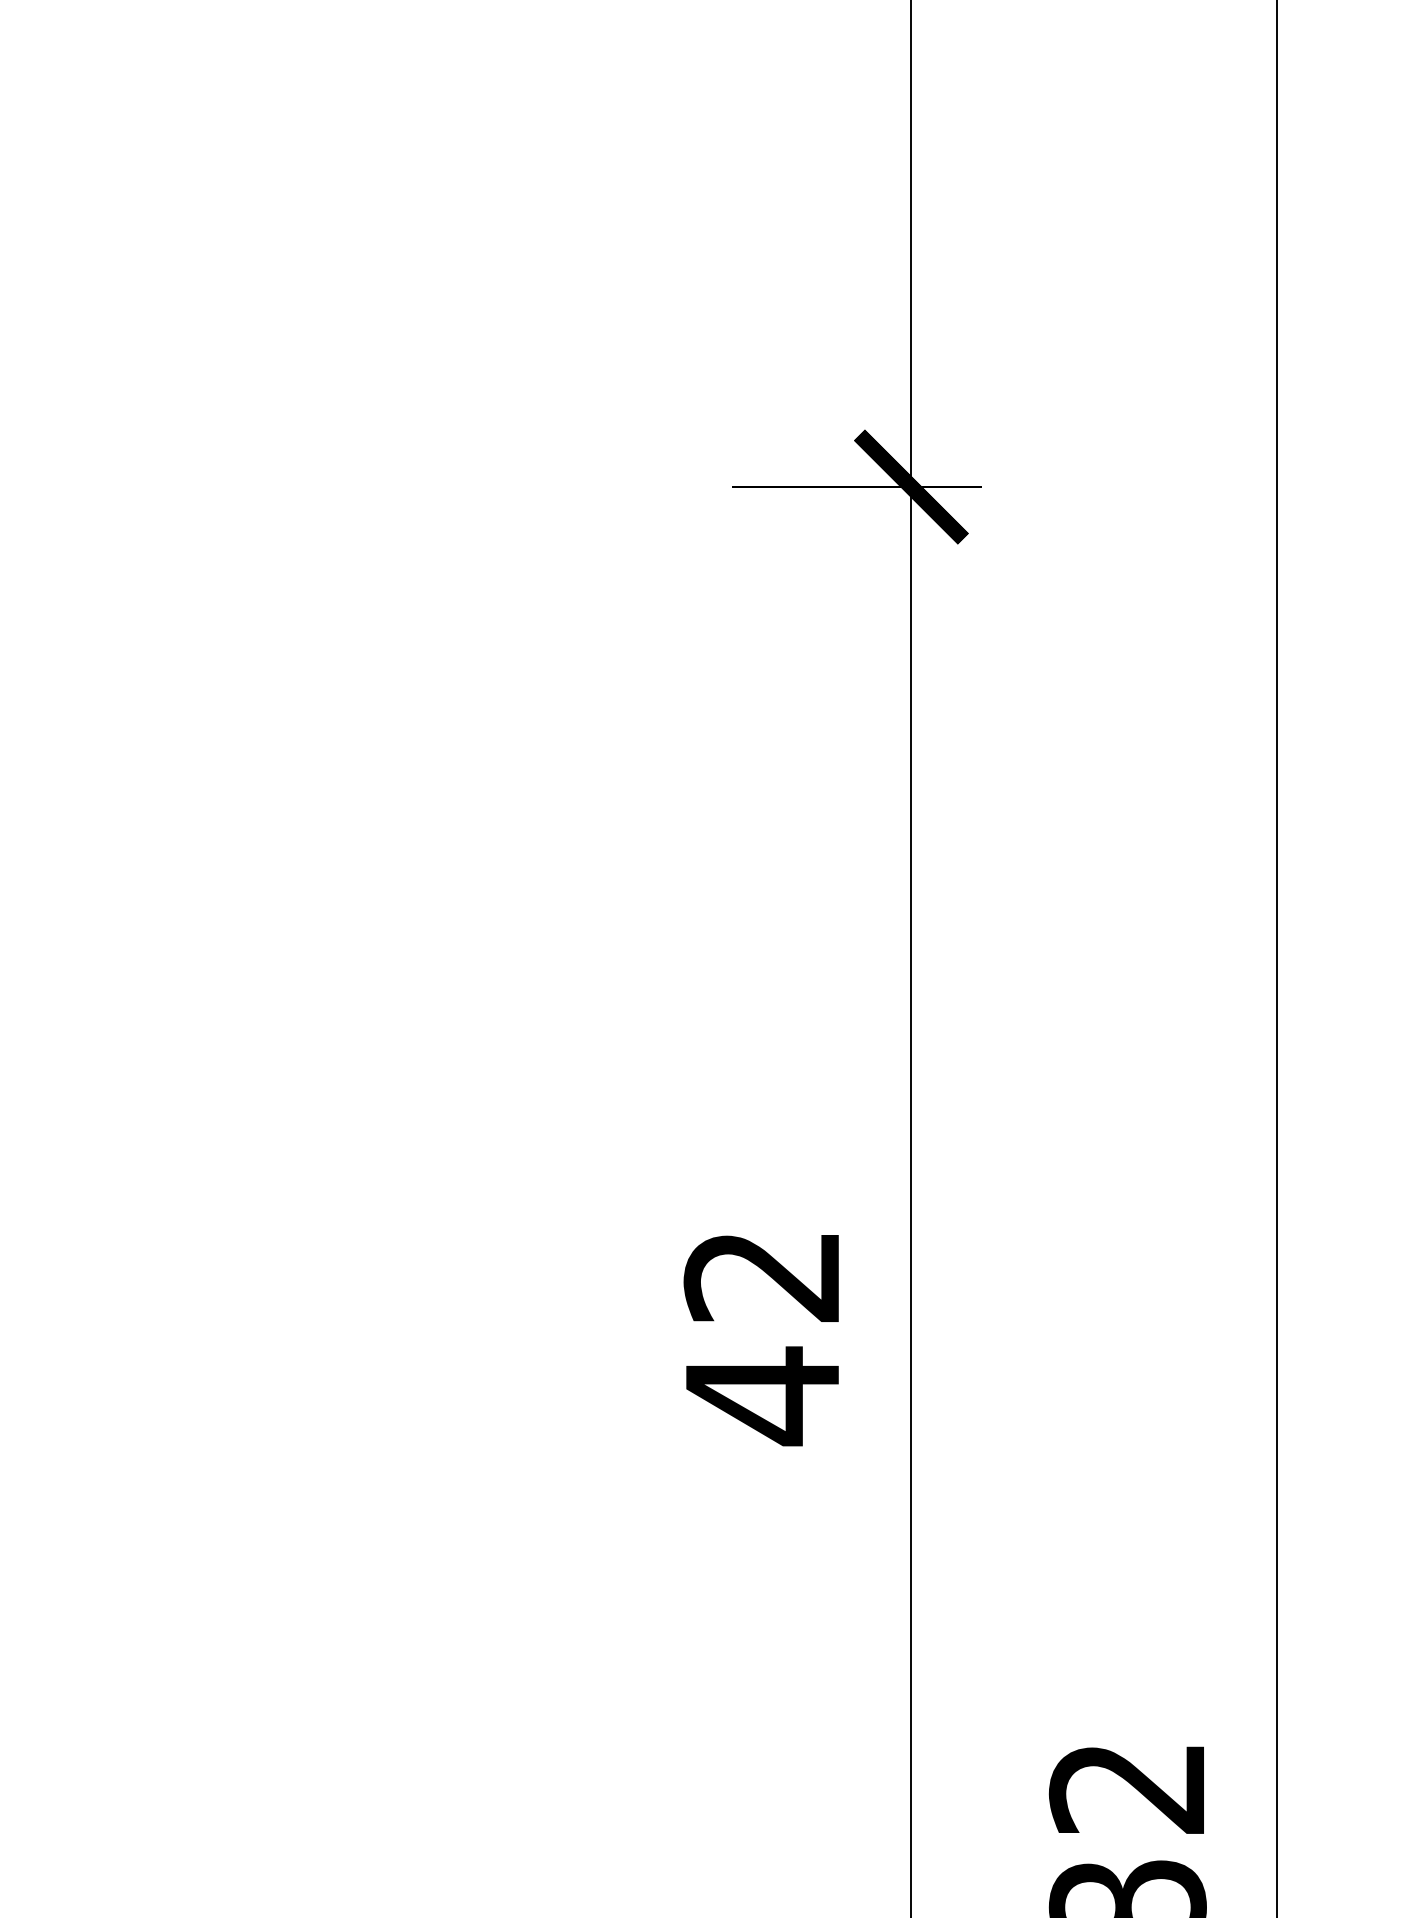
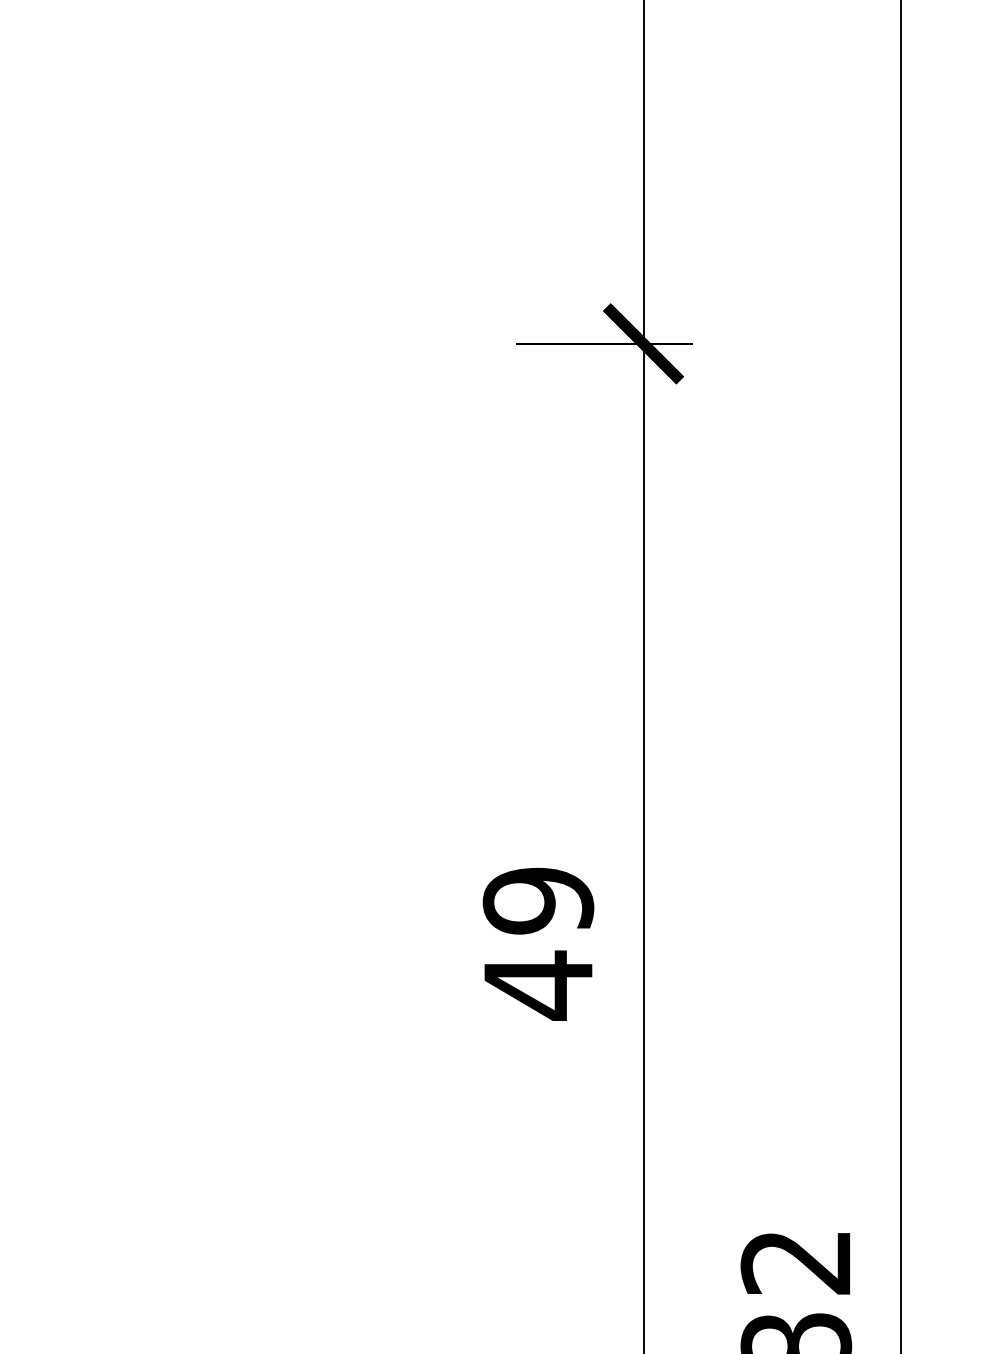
text: (762, 1276) -> (538, 901), 42 -> 49

